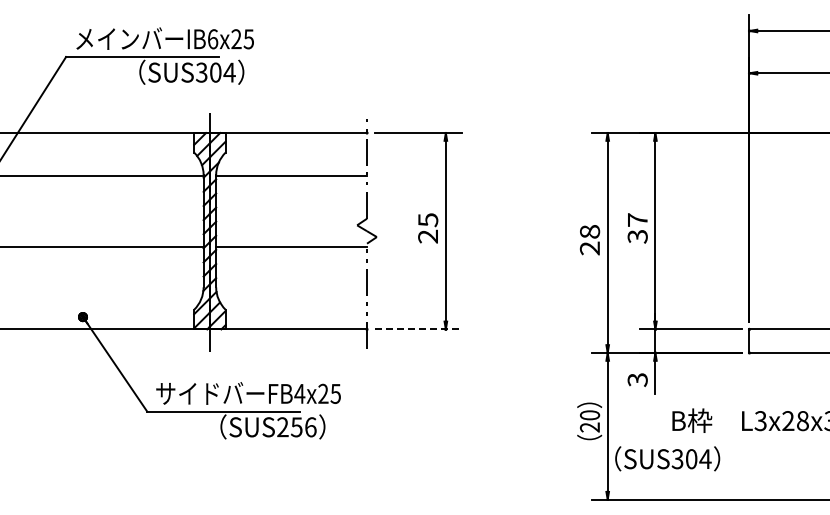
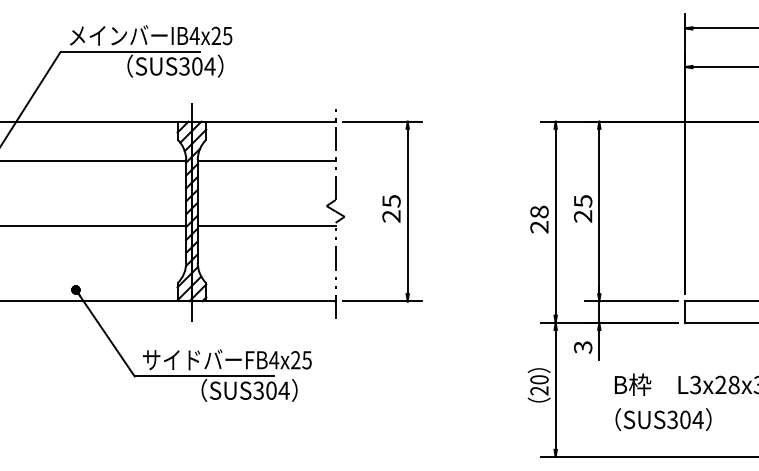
text: (212, 39) -> (194, 36), IB6x25 -> IB4x25
text: (637, 228) -> (582, 208), 37 -> 25
line: (418, 329) -> (382, 301), dashed -> solid
text: (296, 427) -> (271, 390), SUS256 -> SUS304
text: (667, 458) -> (663, 419), moved

